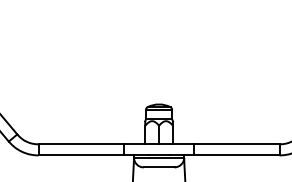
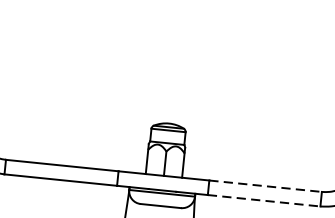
line: (236, 144) -> (265, 186), solid -> dashed
line: (236, 155) -> (263, 200), solid -> dashed

